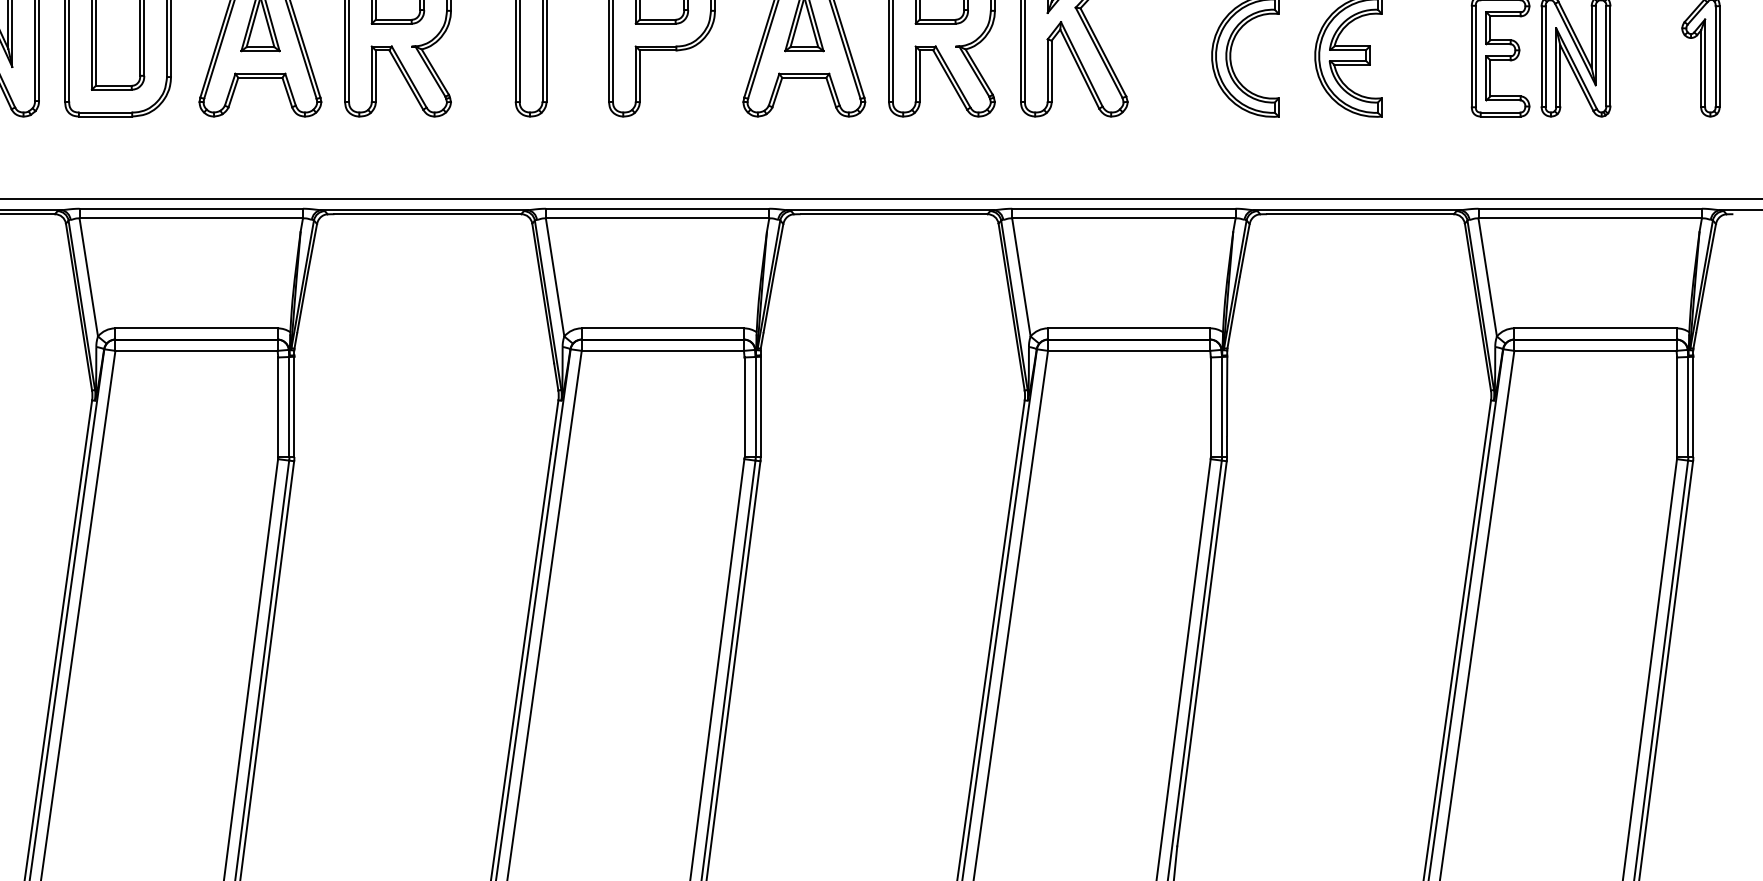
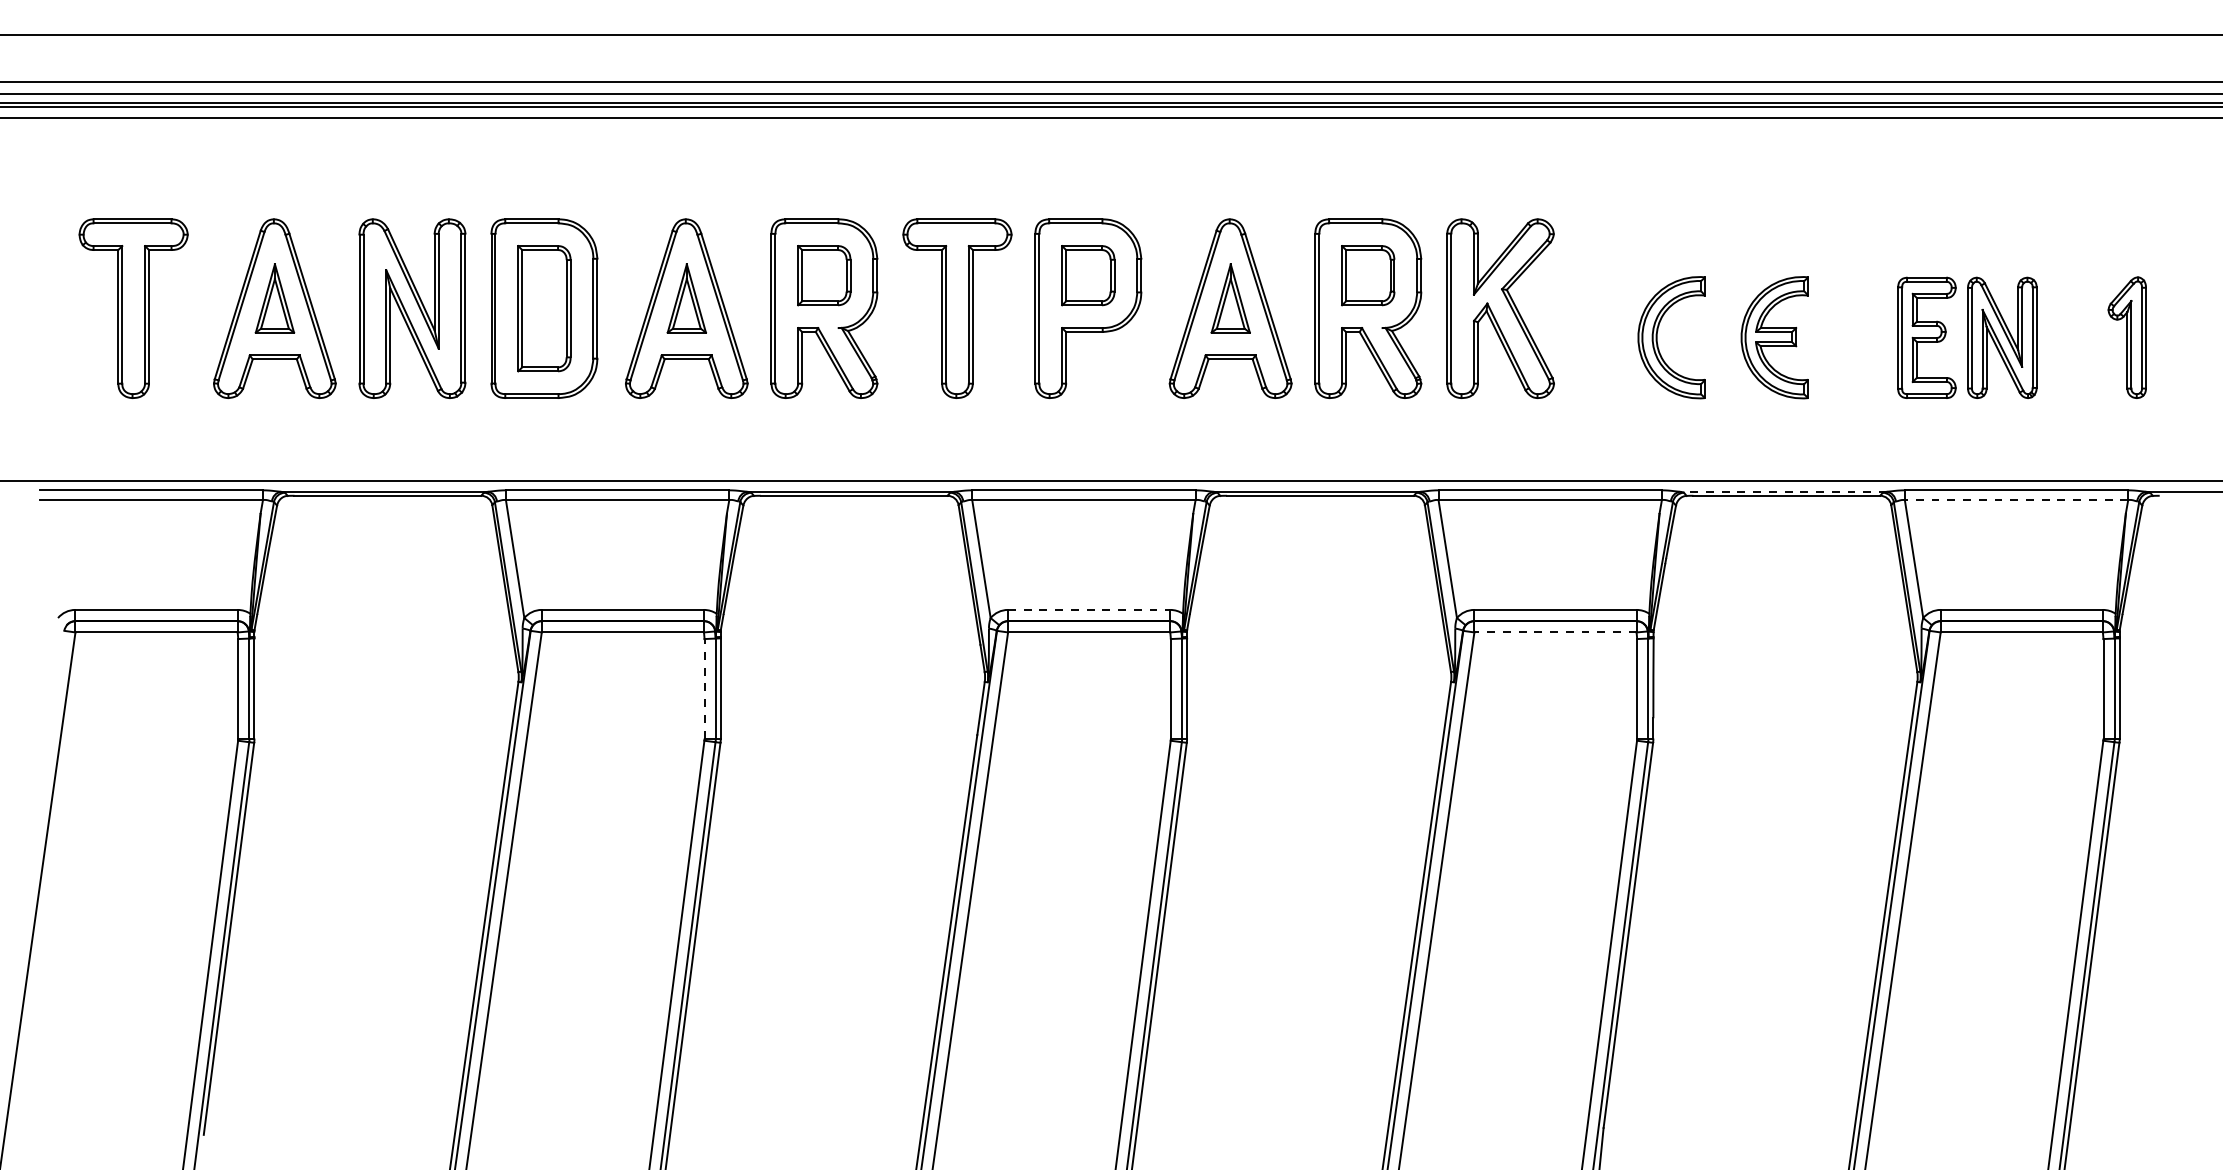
line: (1357, 209) -> (1783, 491), solid -> dashed
line: (1590, 218) -> (2016, 500), solid -> dashed
line: (663, 327) -> (1089, 609), solid -> dashed
line: (1129, 350) -> (1555, 632), solid -> dashed
line: (278, 406) -> (704, 688), solid -> dashed

